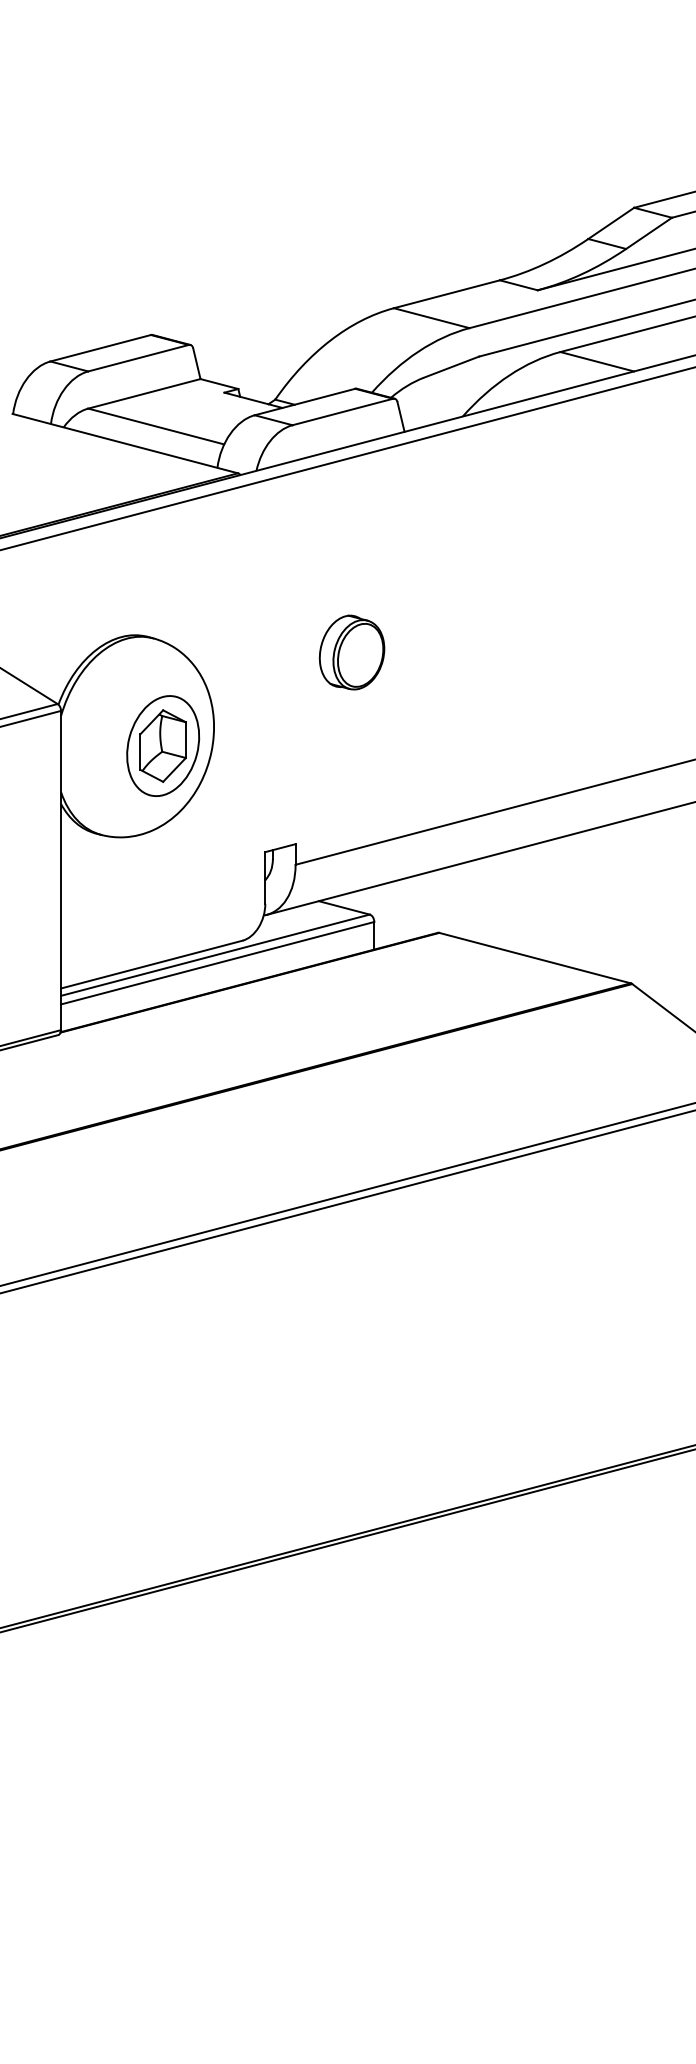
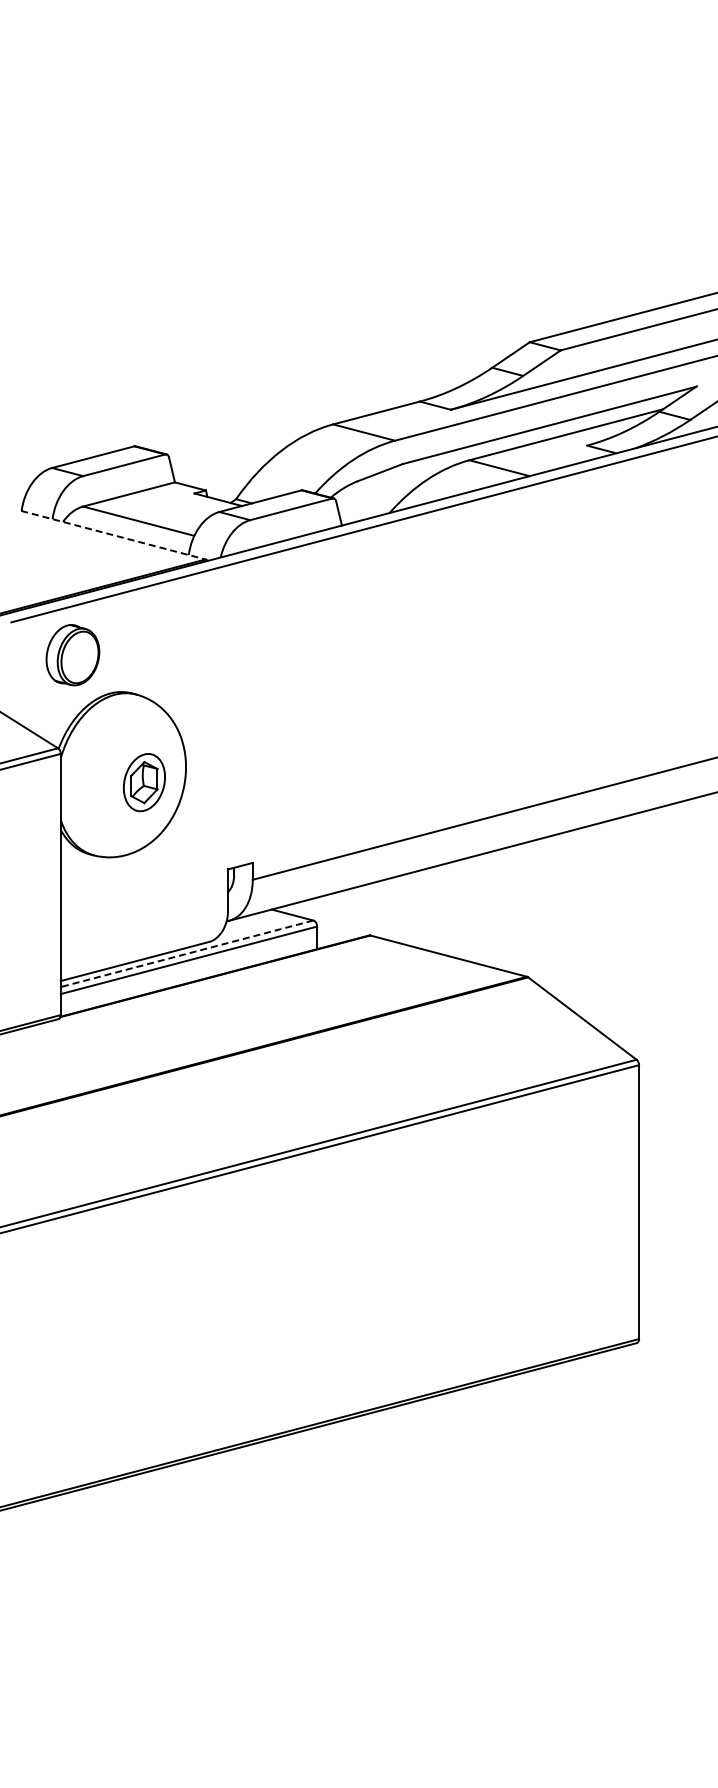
line: (125, 443) -> (113, 535), solid -> dashed
part: (351, 652) -> (72, 655), moved
part: (163, 745) -> (144, 782), size x0.7
line: (215, 954) -> (187, 953), solid -> dashed

